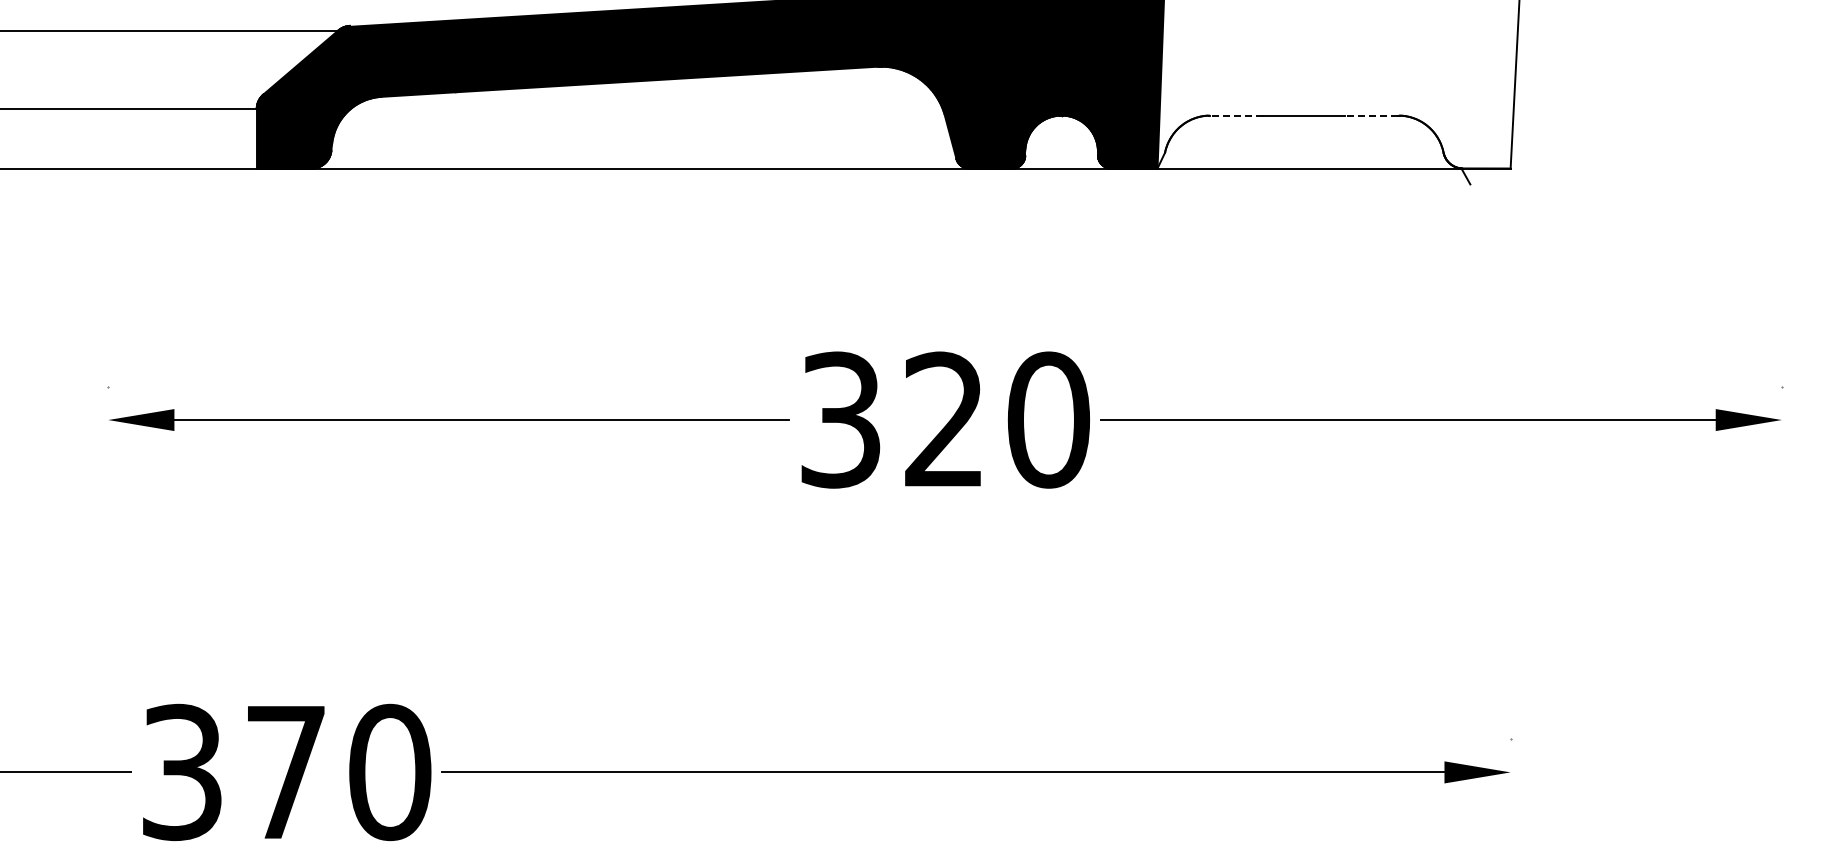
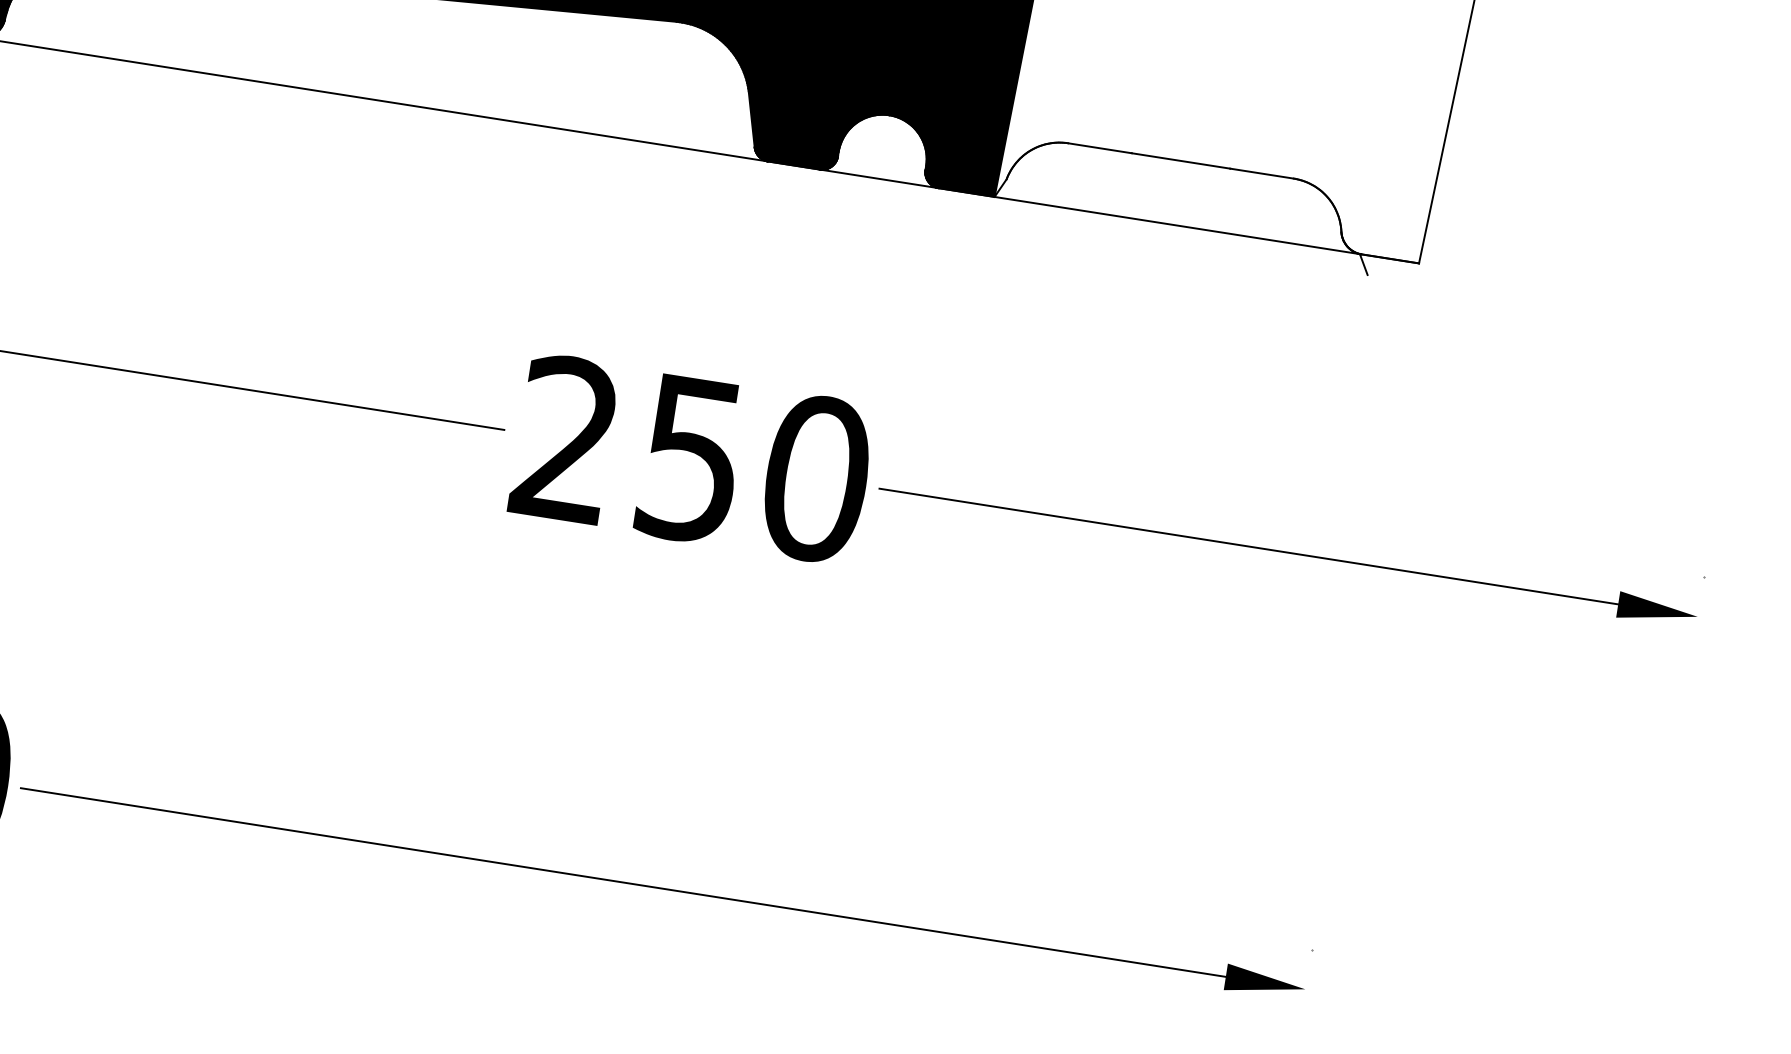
line: (1236, 115) -> (1099, 148), dashed -> solid
line: (1371, 115) -> (1261, 173), dashed -> solid
text: (891, 419) -> (627, 448), 320 -> 250

